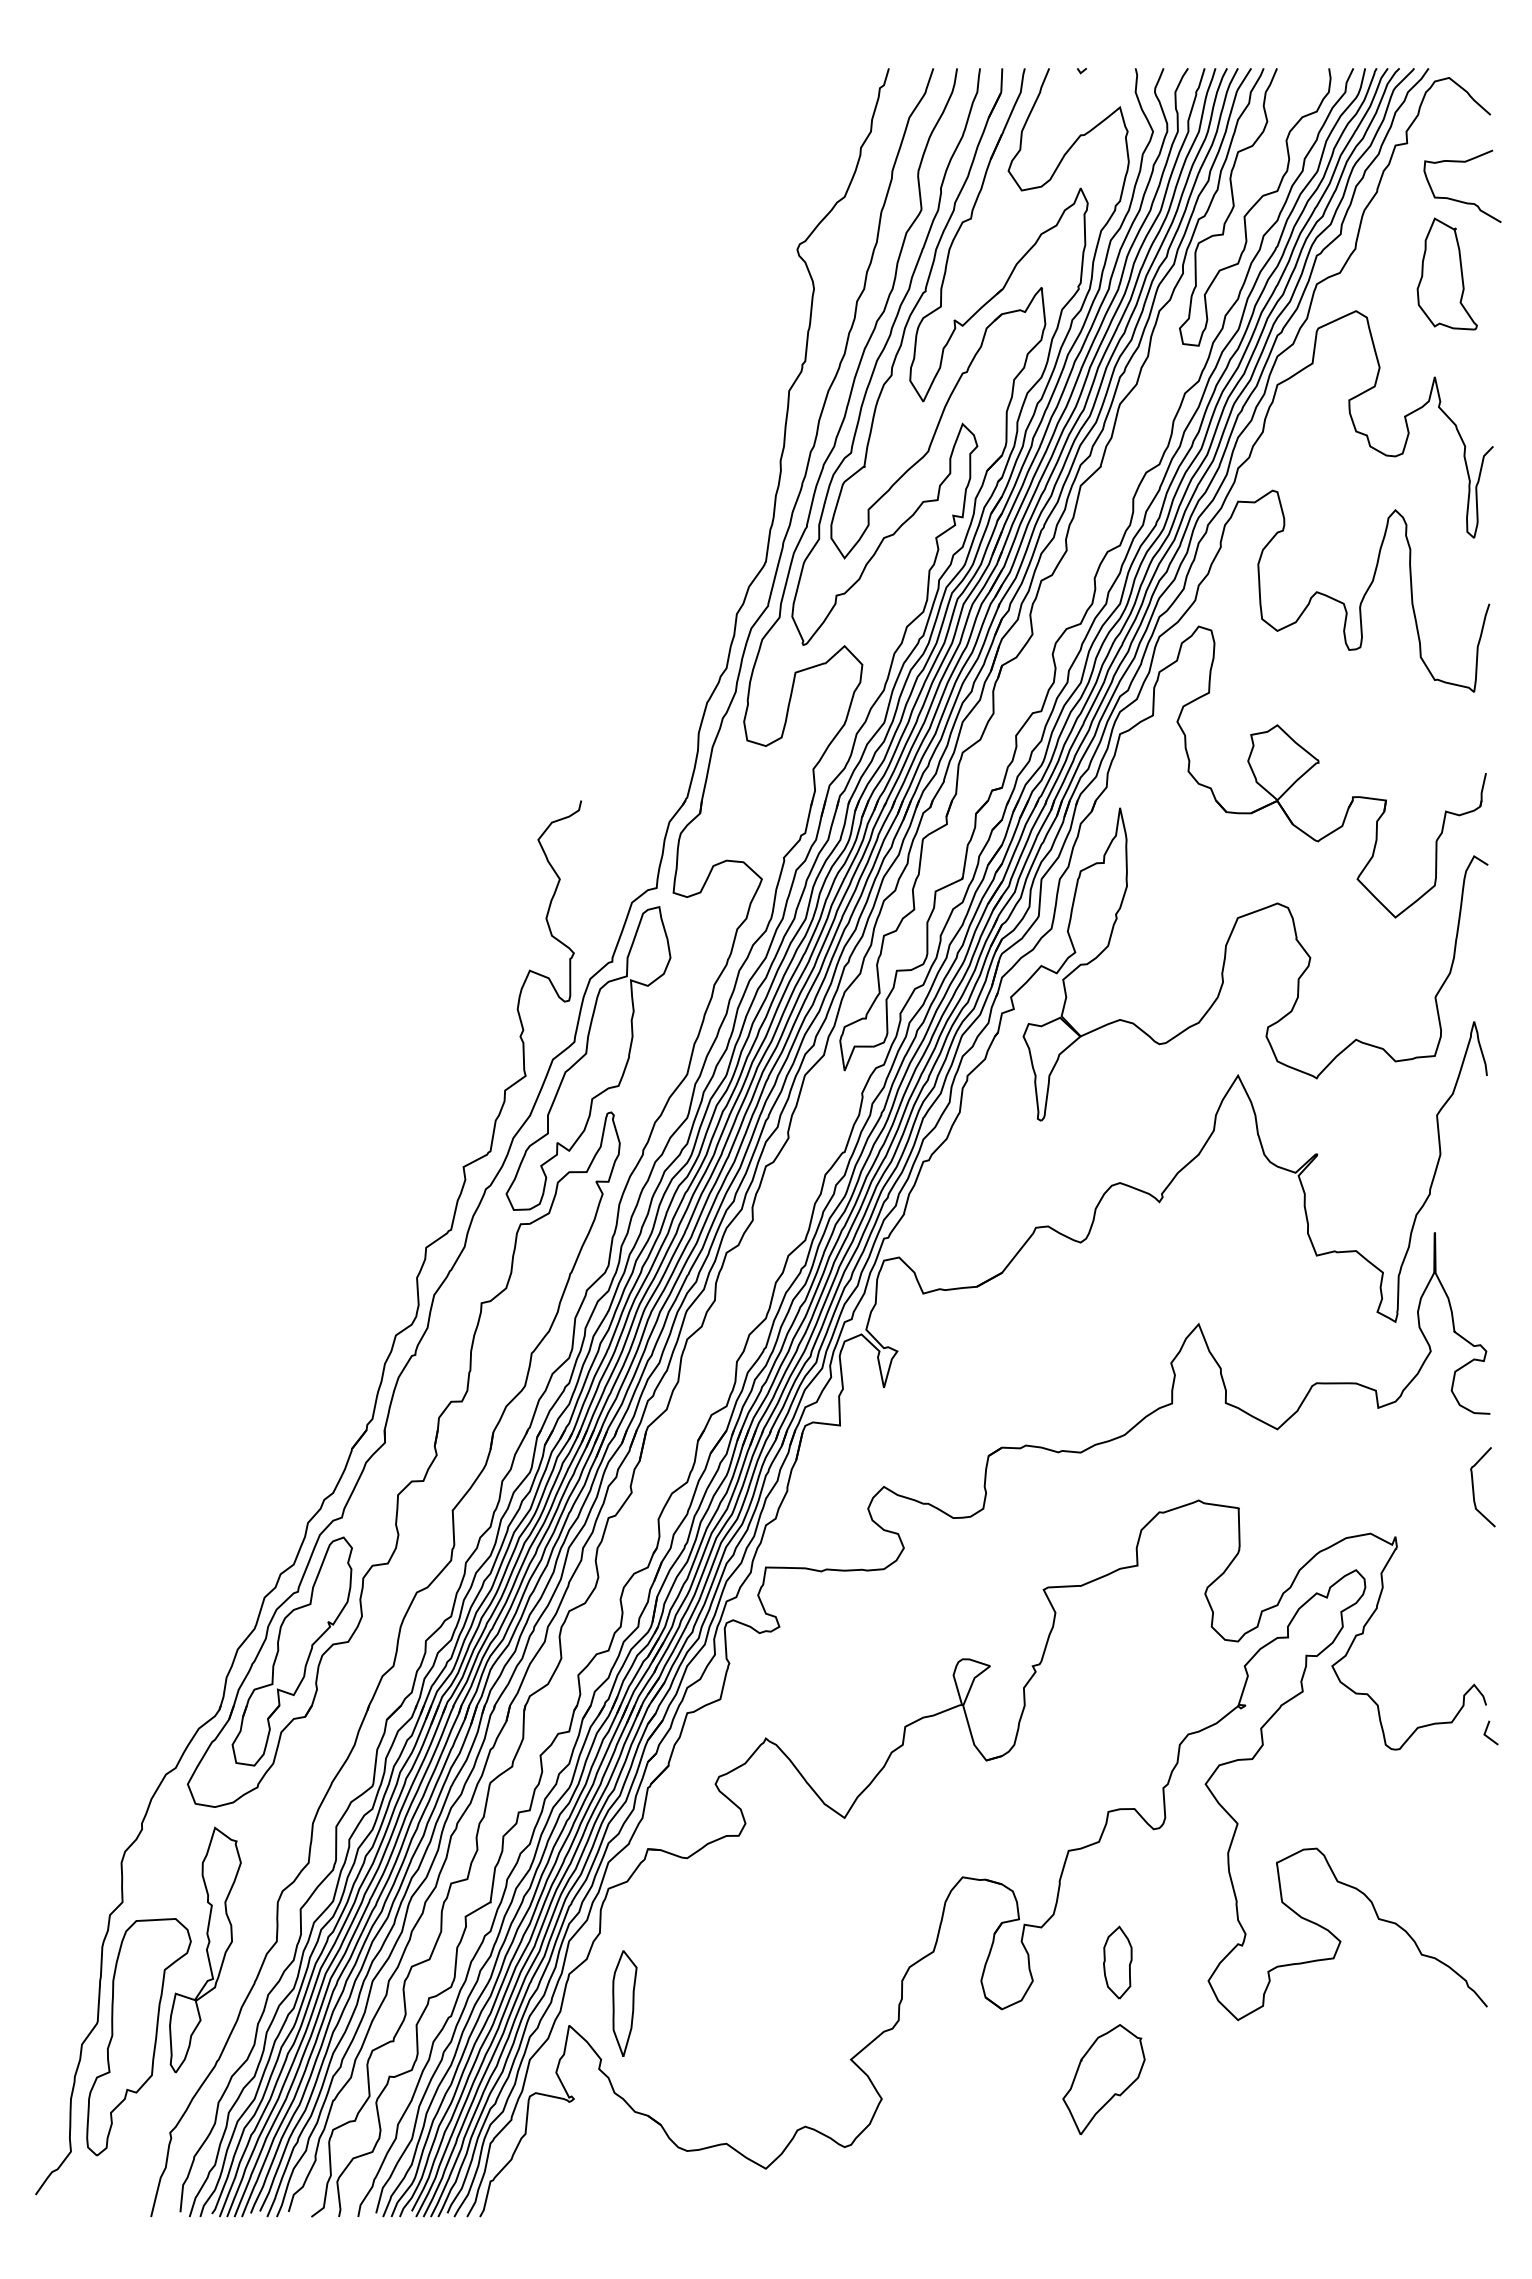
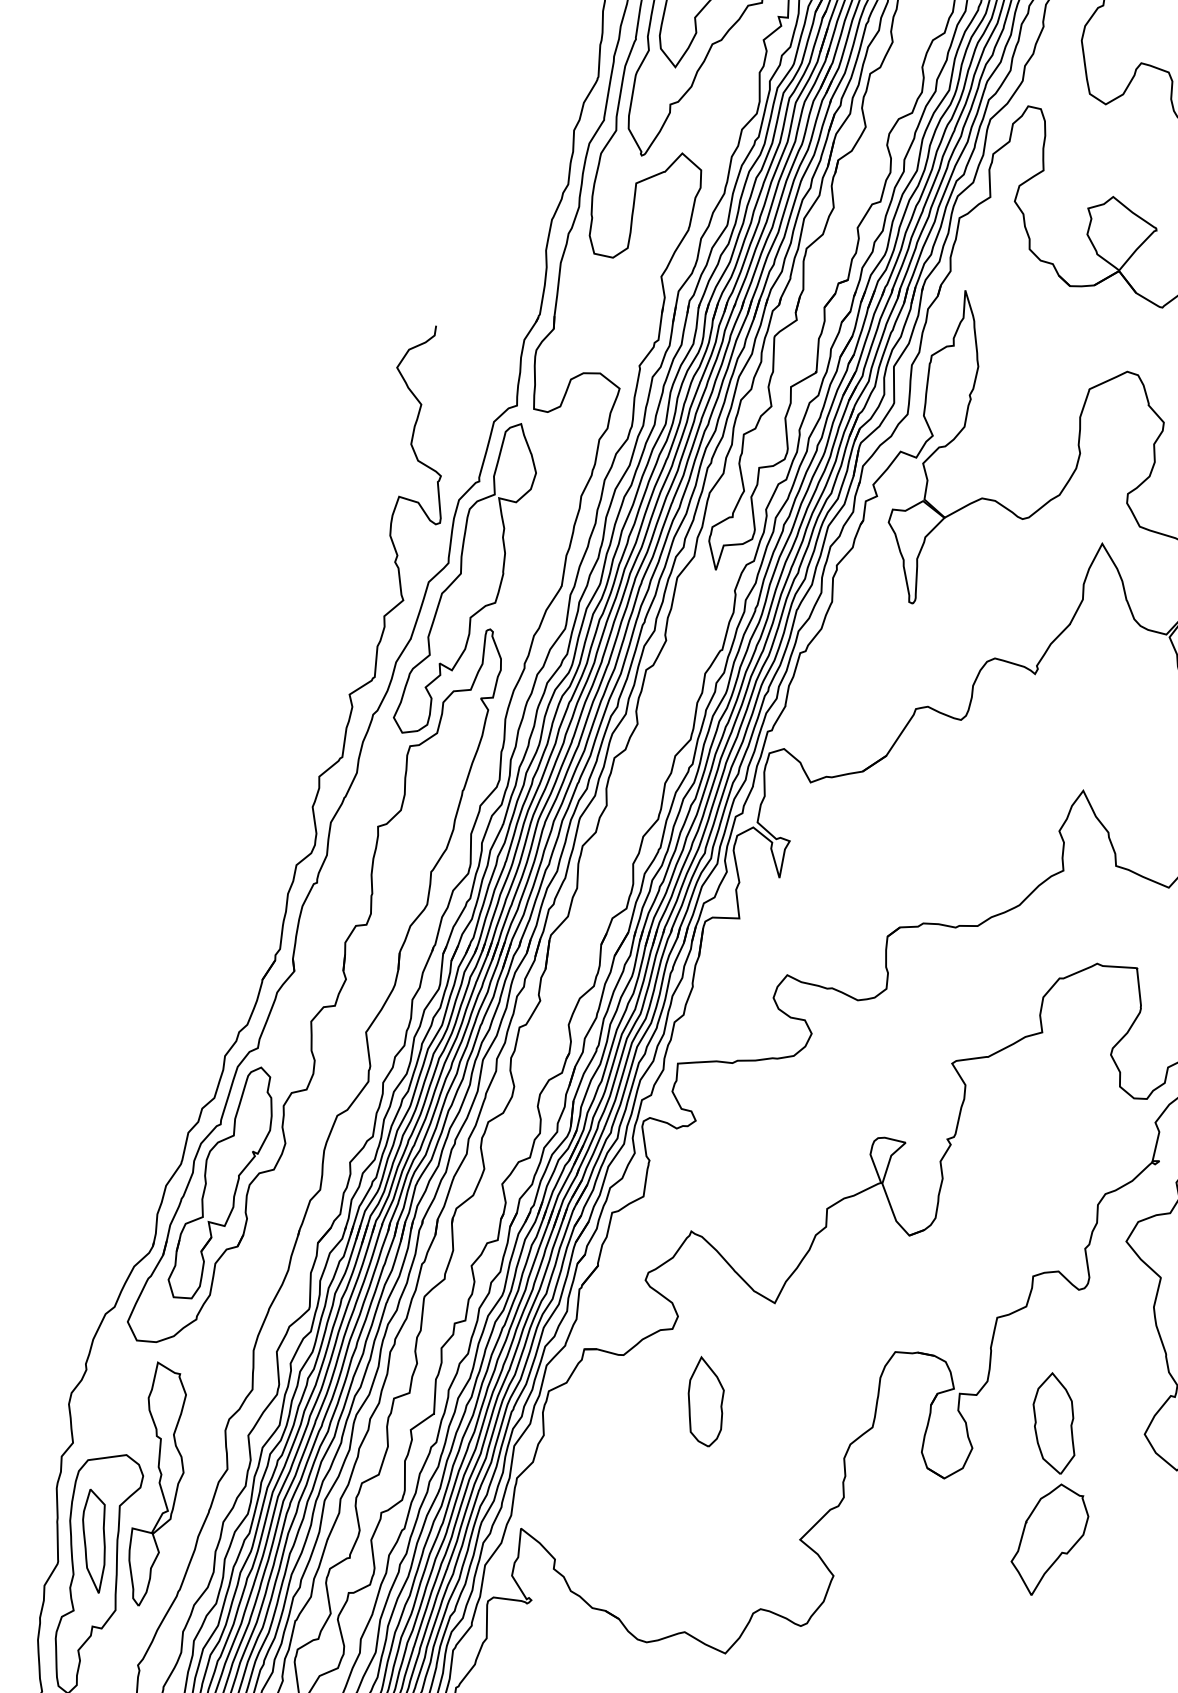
part: (767, 1911) -> (706, 1401), added
part: (1117, 1962) -> (1053, 1423), size x1.43
part: (624, 2003) -> (95, 1541), moved

